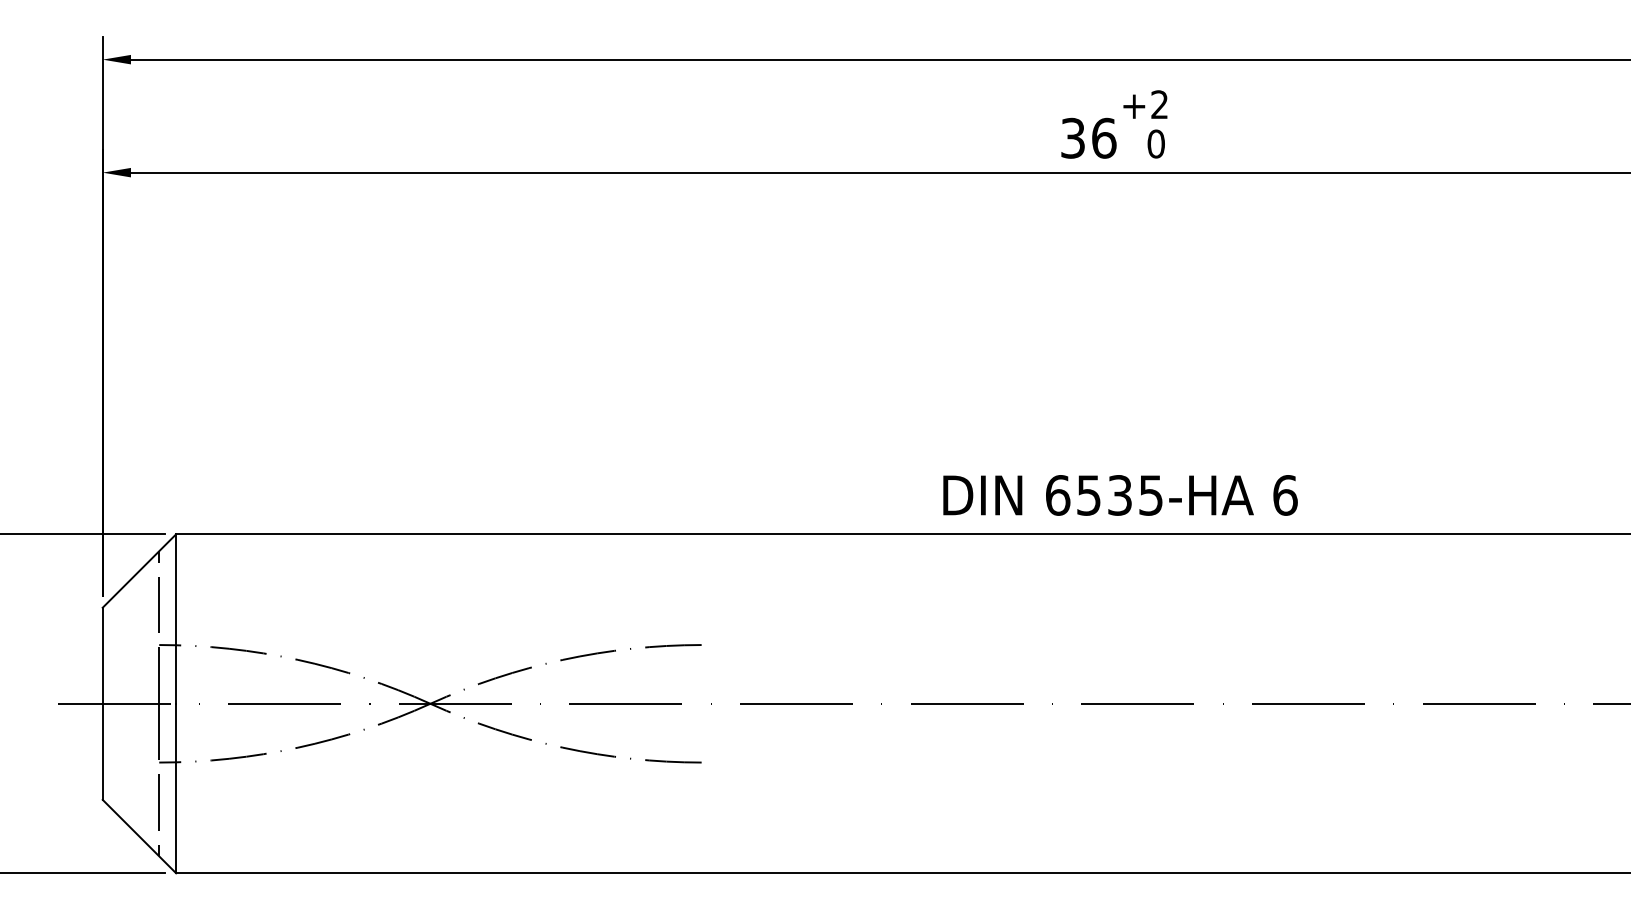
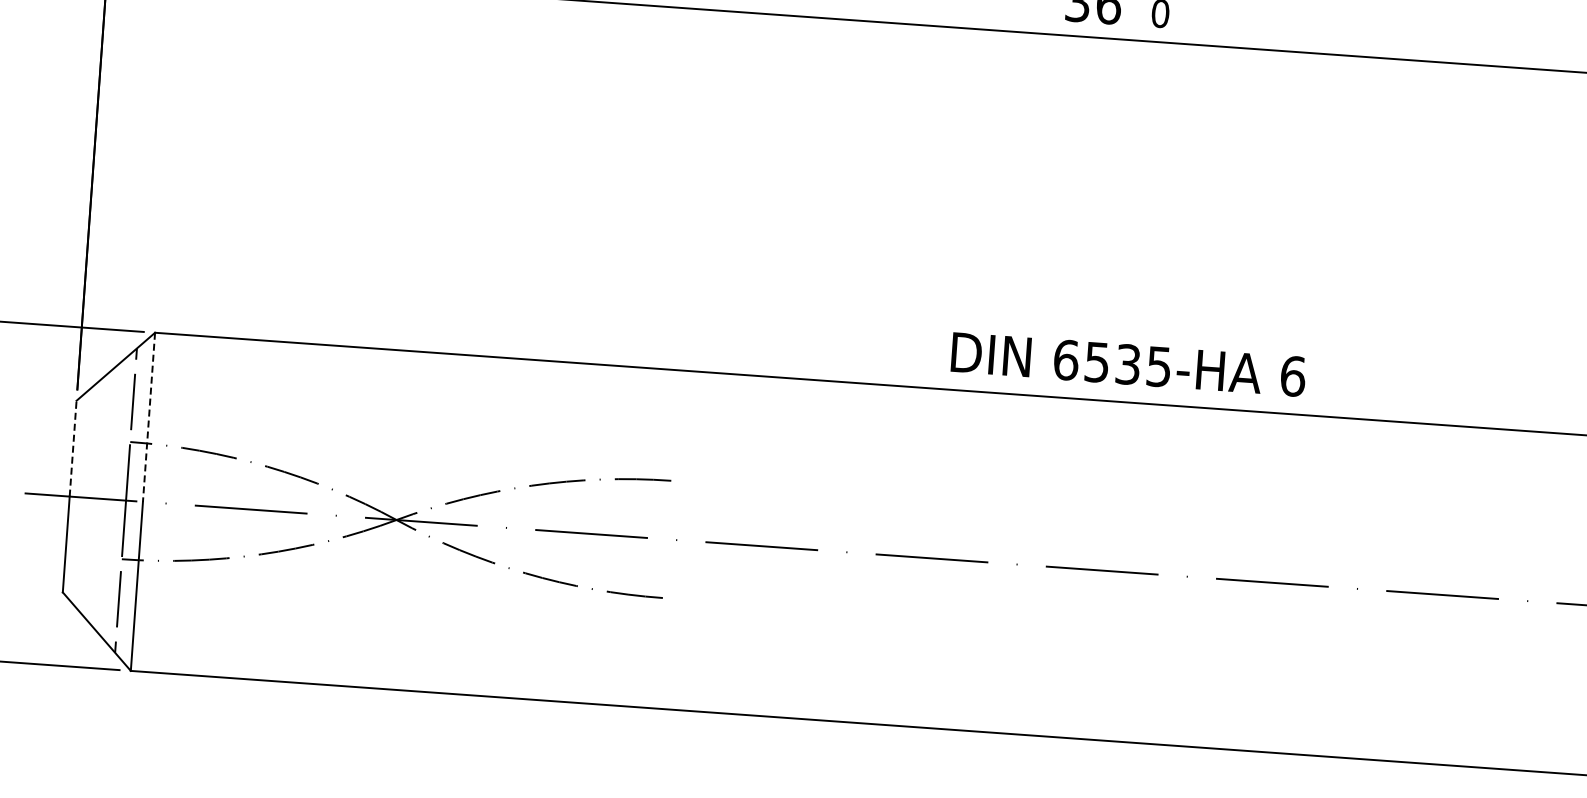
text: (1120, 495) -> (1128, 364), moved
line: (176, 619) -> (149, 417), solid -> dashed
line: (102, 655) -> (72, 448), solid -> dashed

